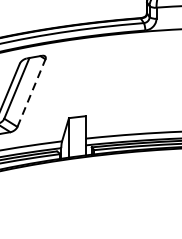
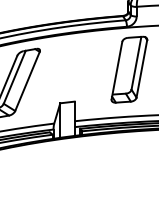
part: (148, 79) -> (129, 69), added
line: (31, 93) -> (27, 81), dashed -> solid

